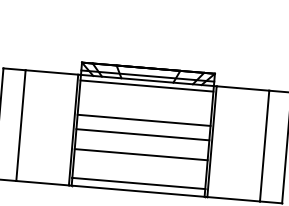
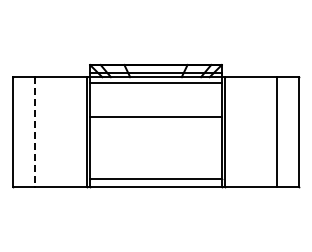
line: (21, 126) -> (35, 132), solid -> dashed
line: (142, 134) -> (155, 130), removed
line: (140, 154) -> (155, 150), removed

